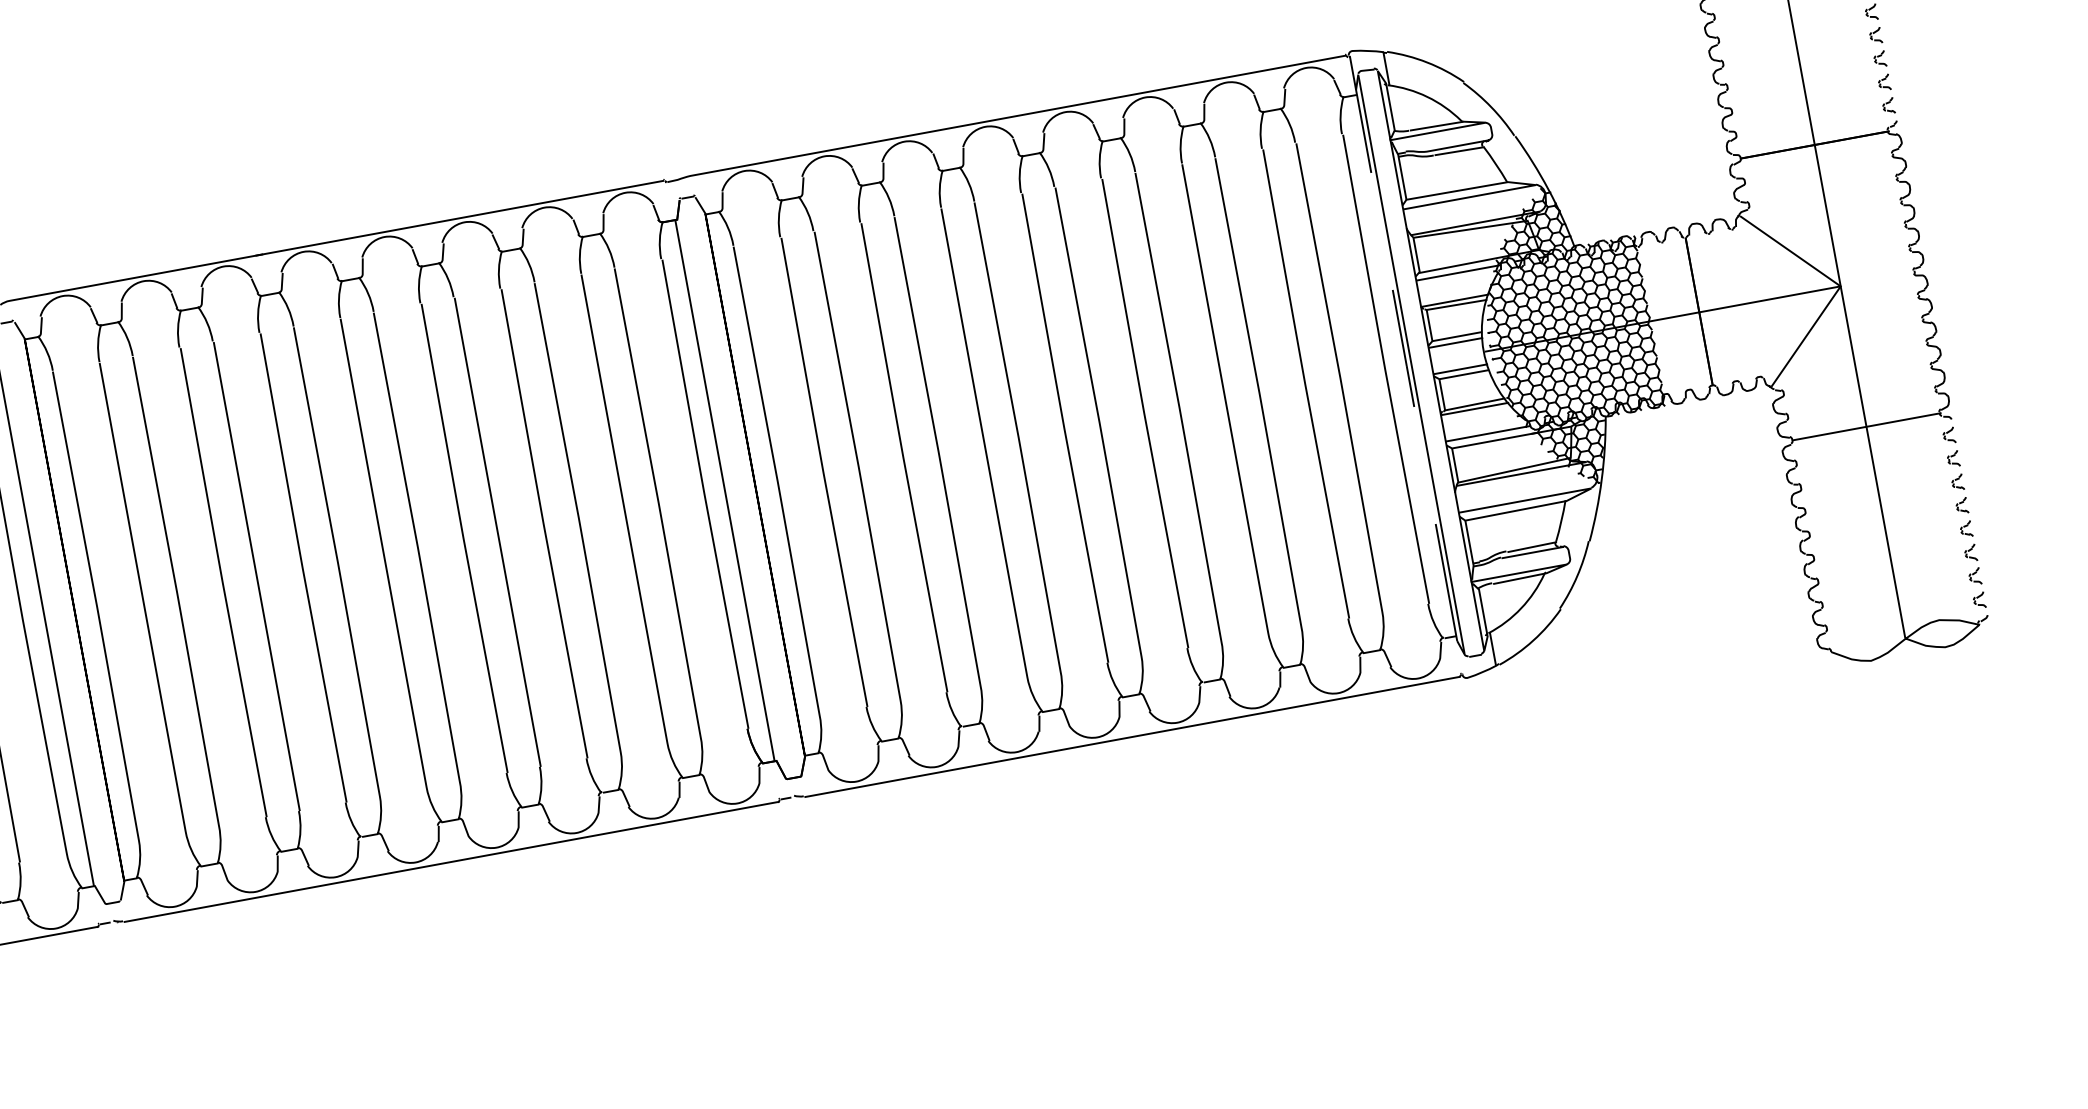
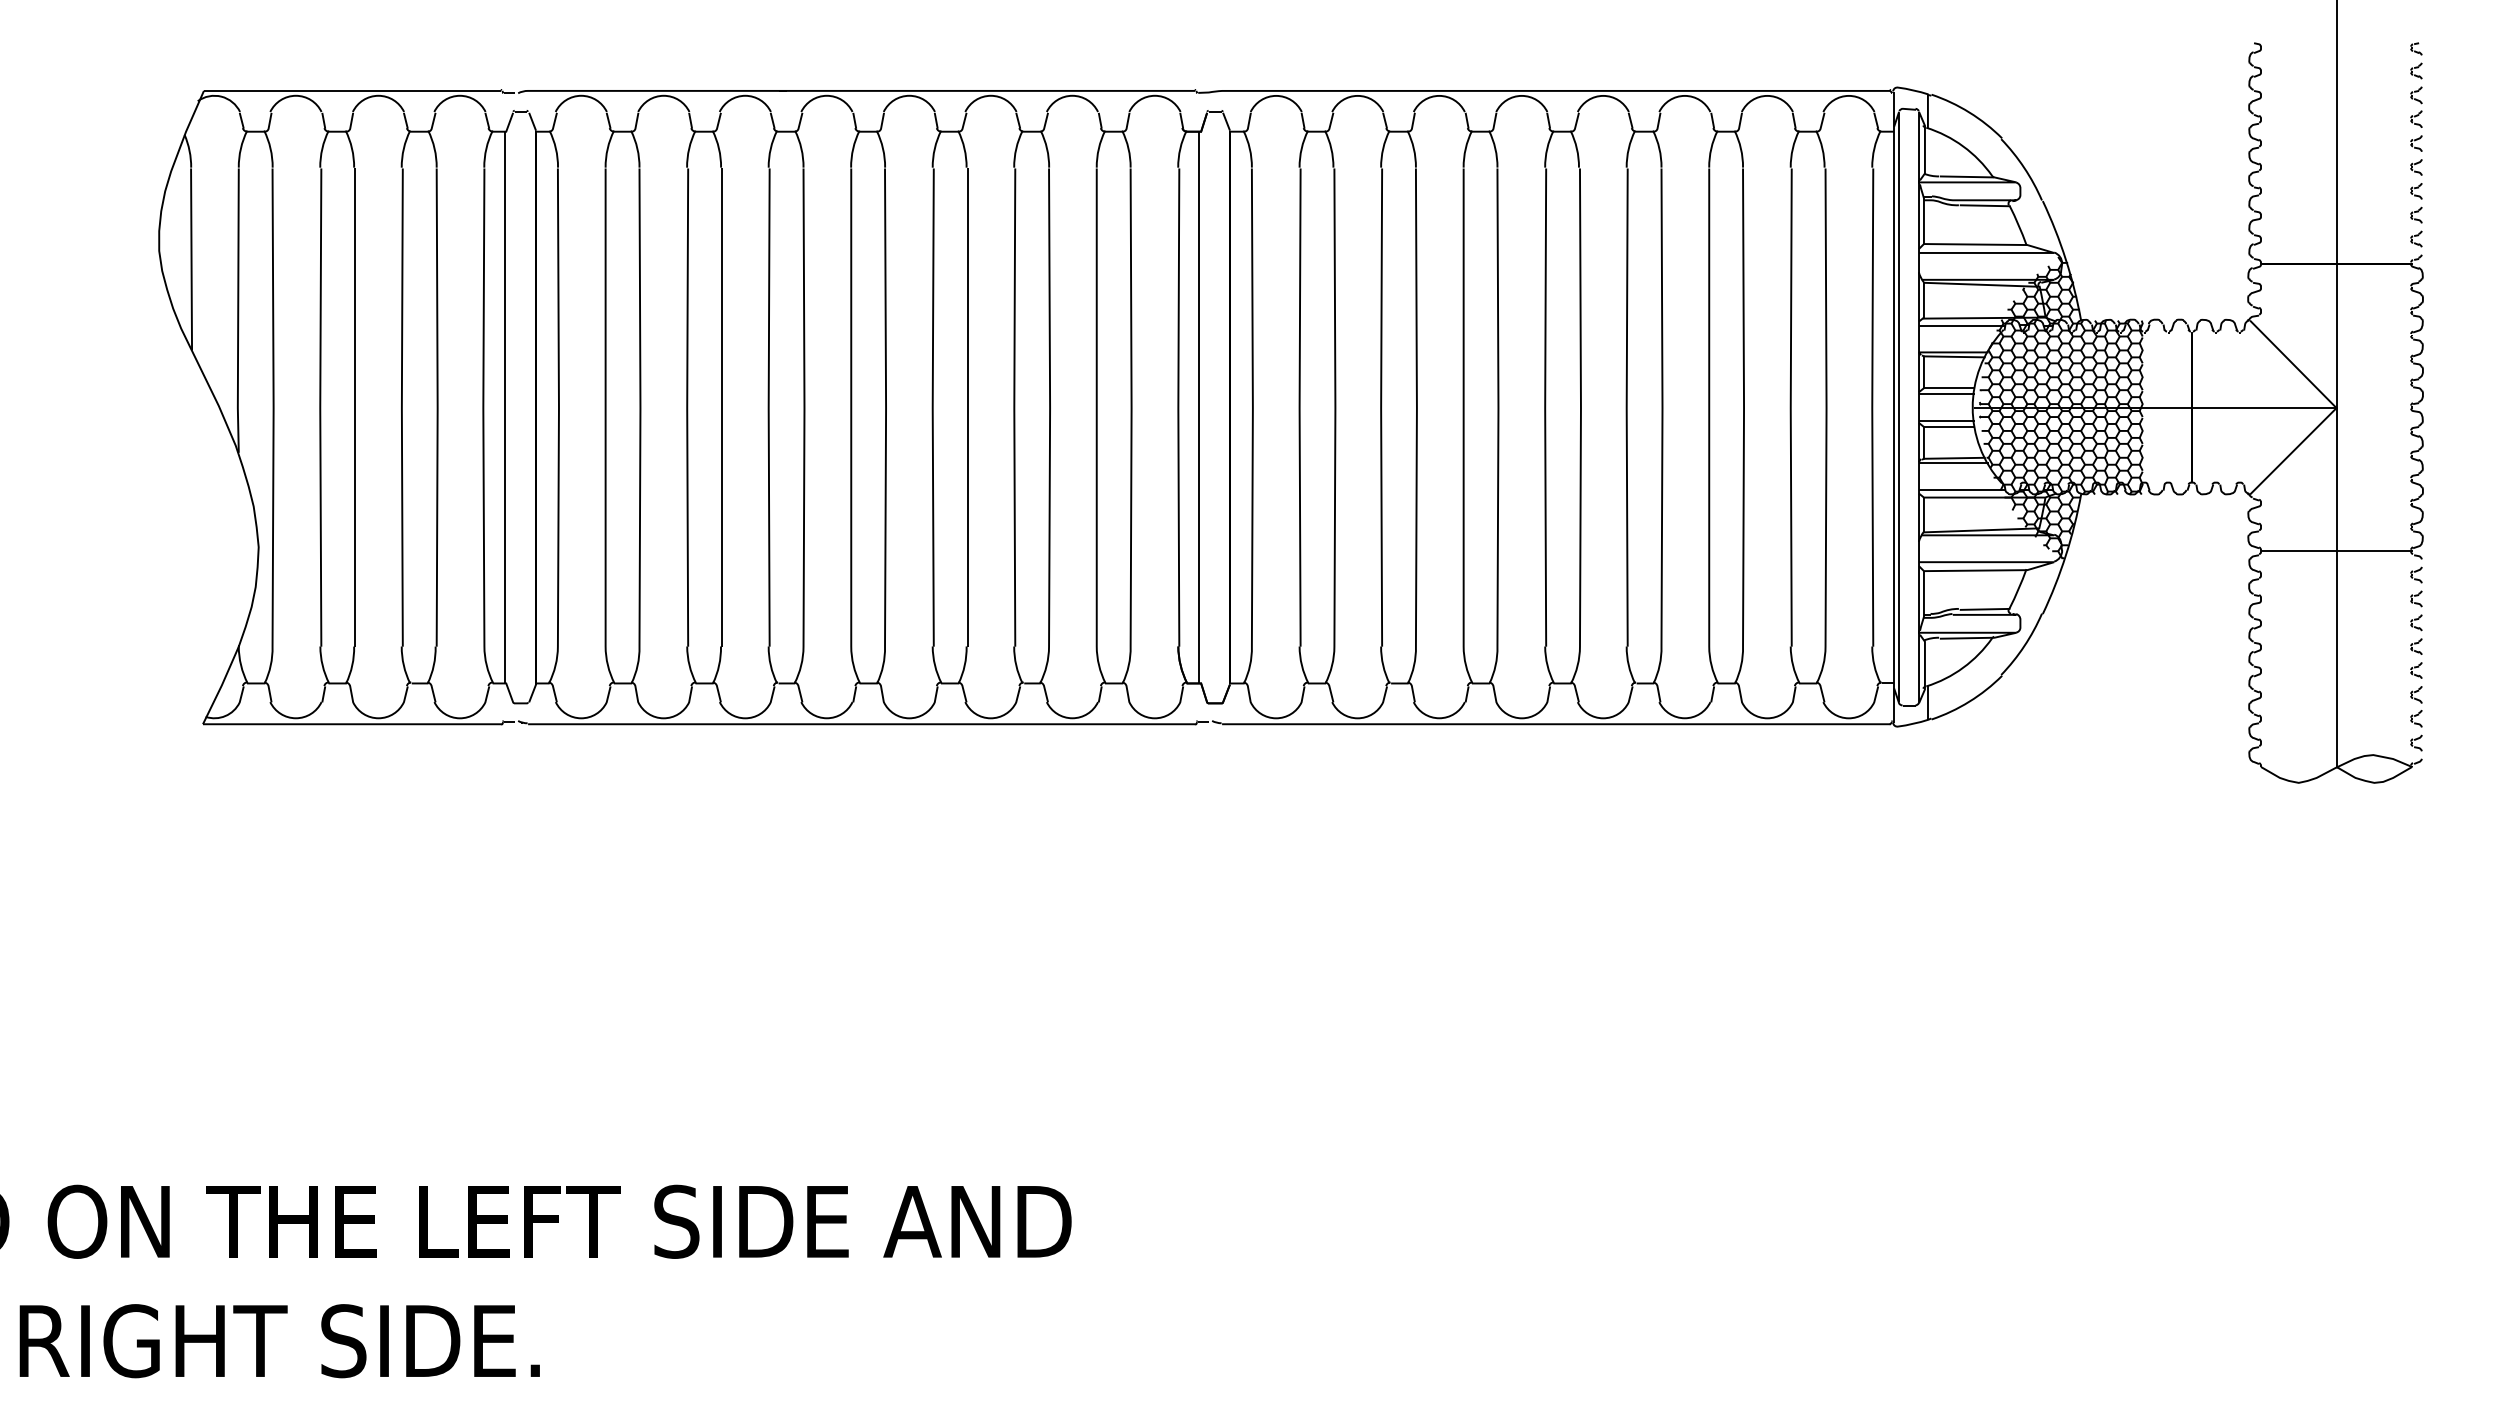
line: (1407, 366) -> (1894, 408), dashed -> solid

